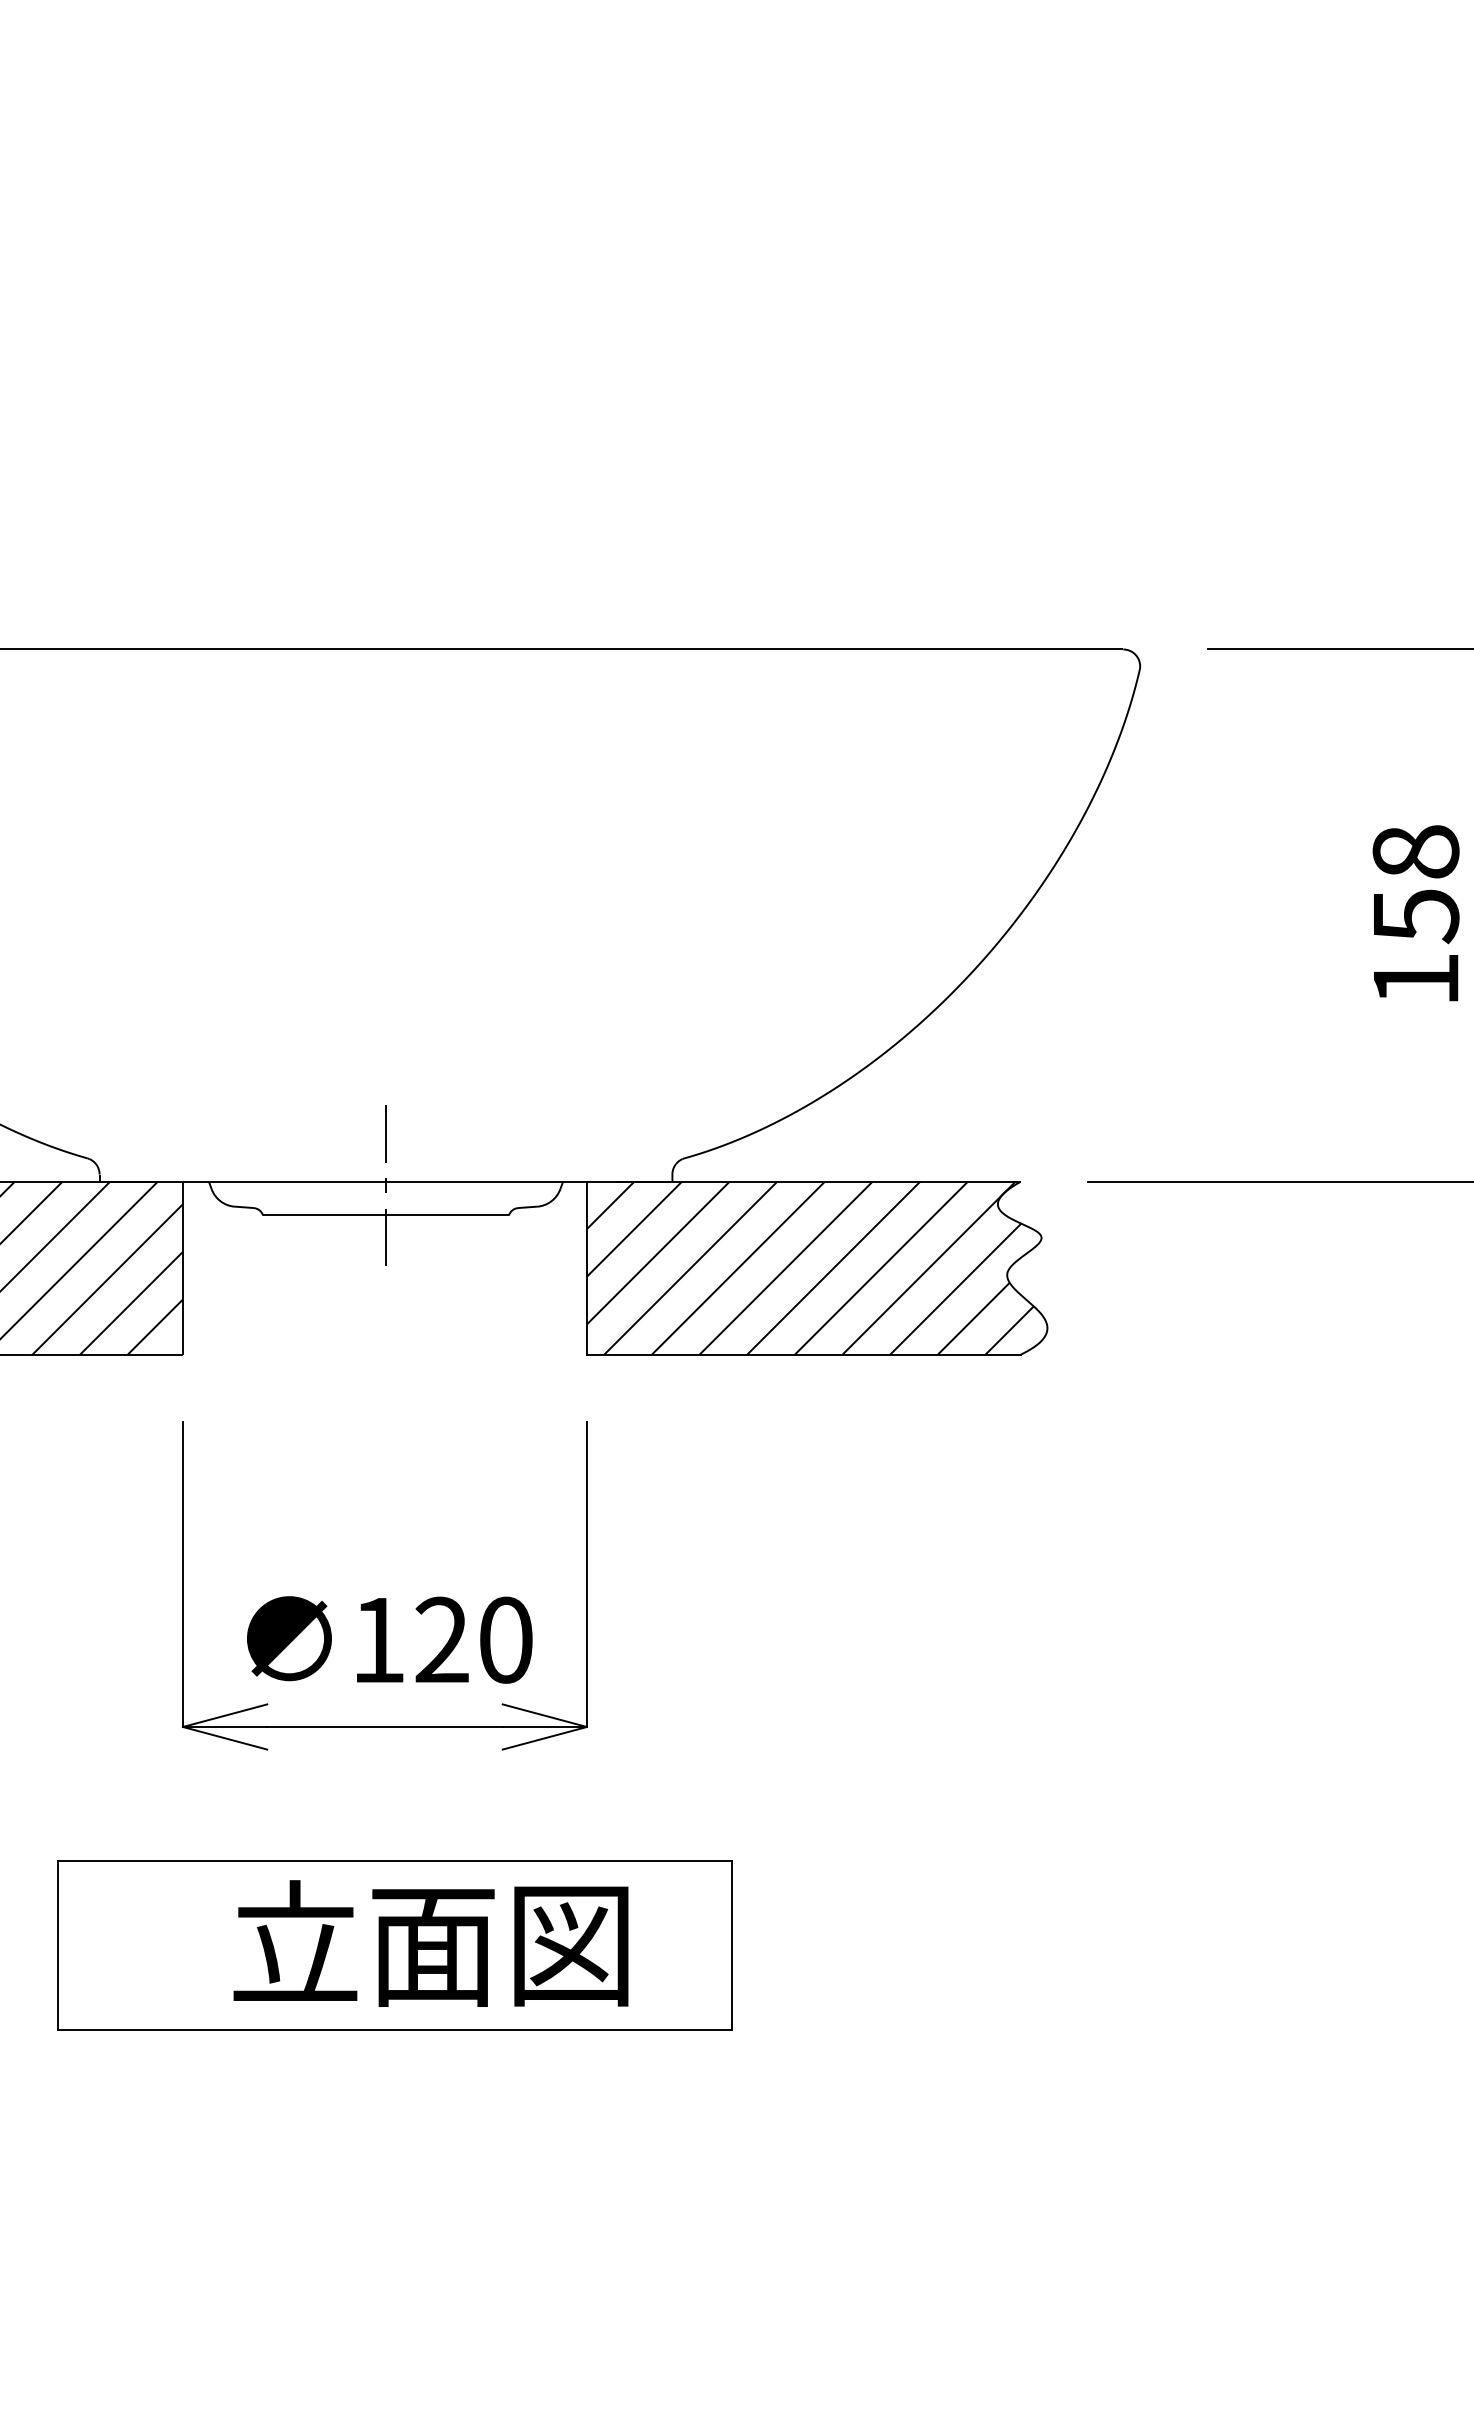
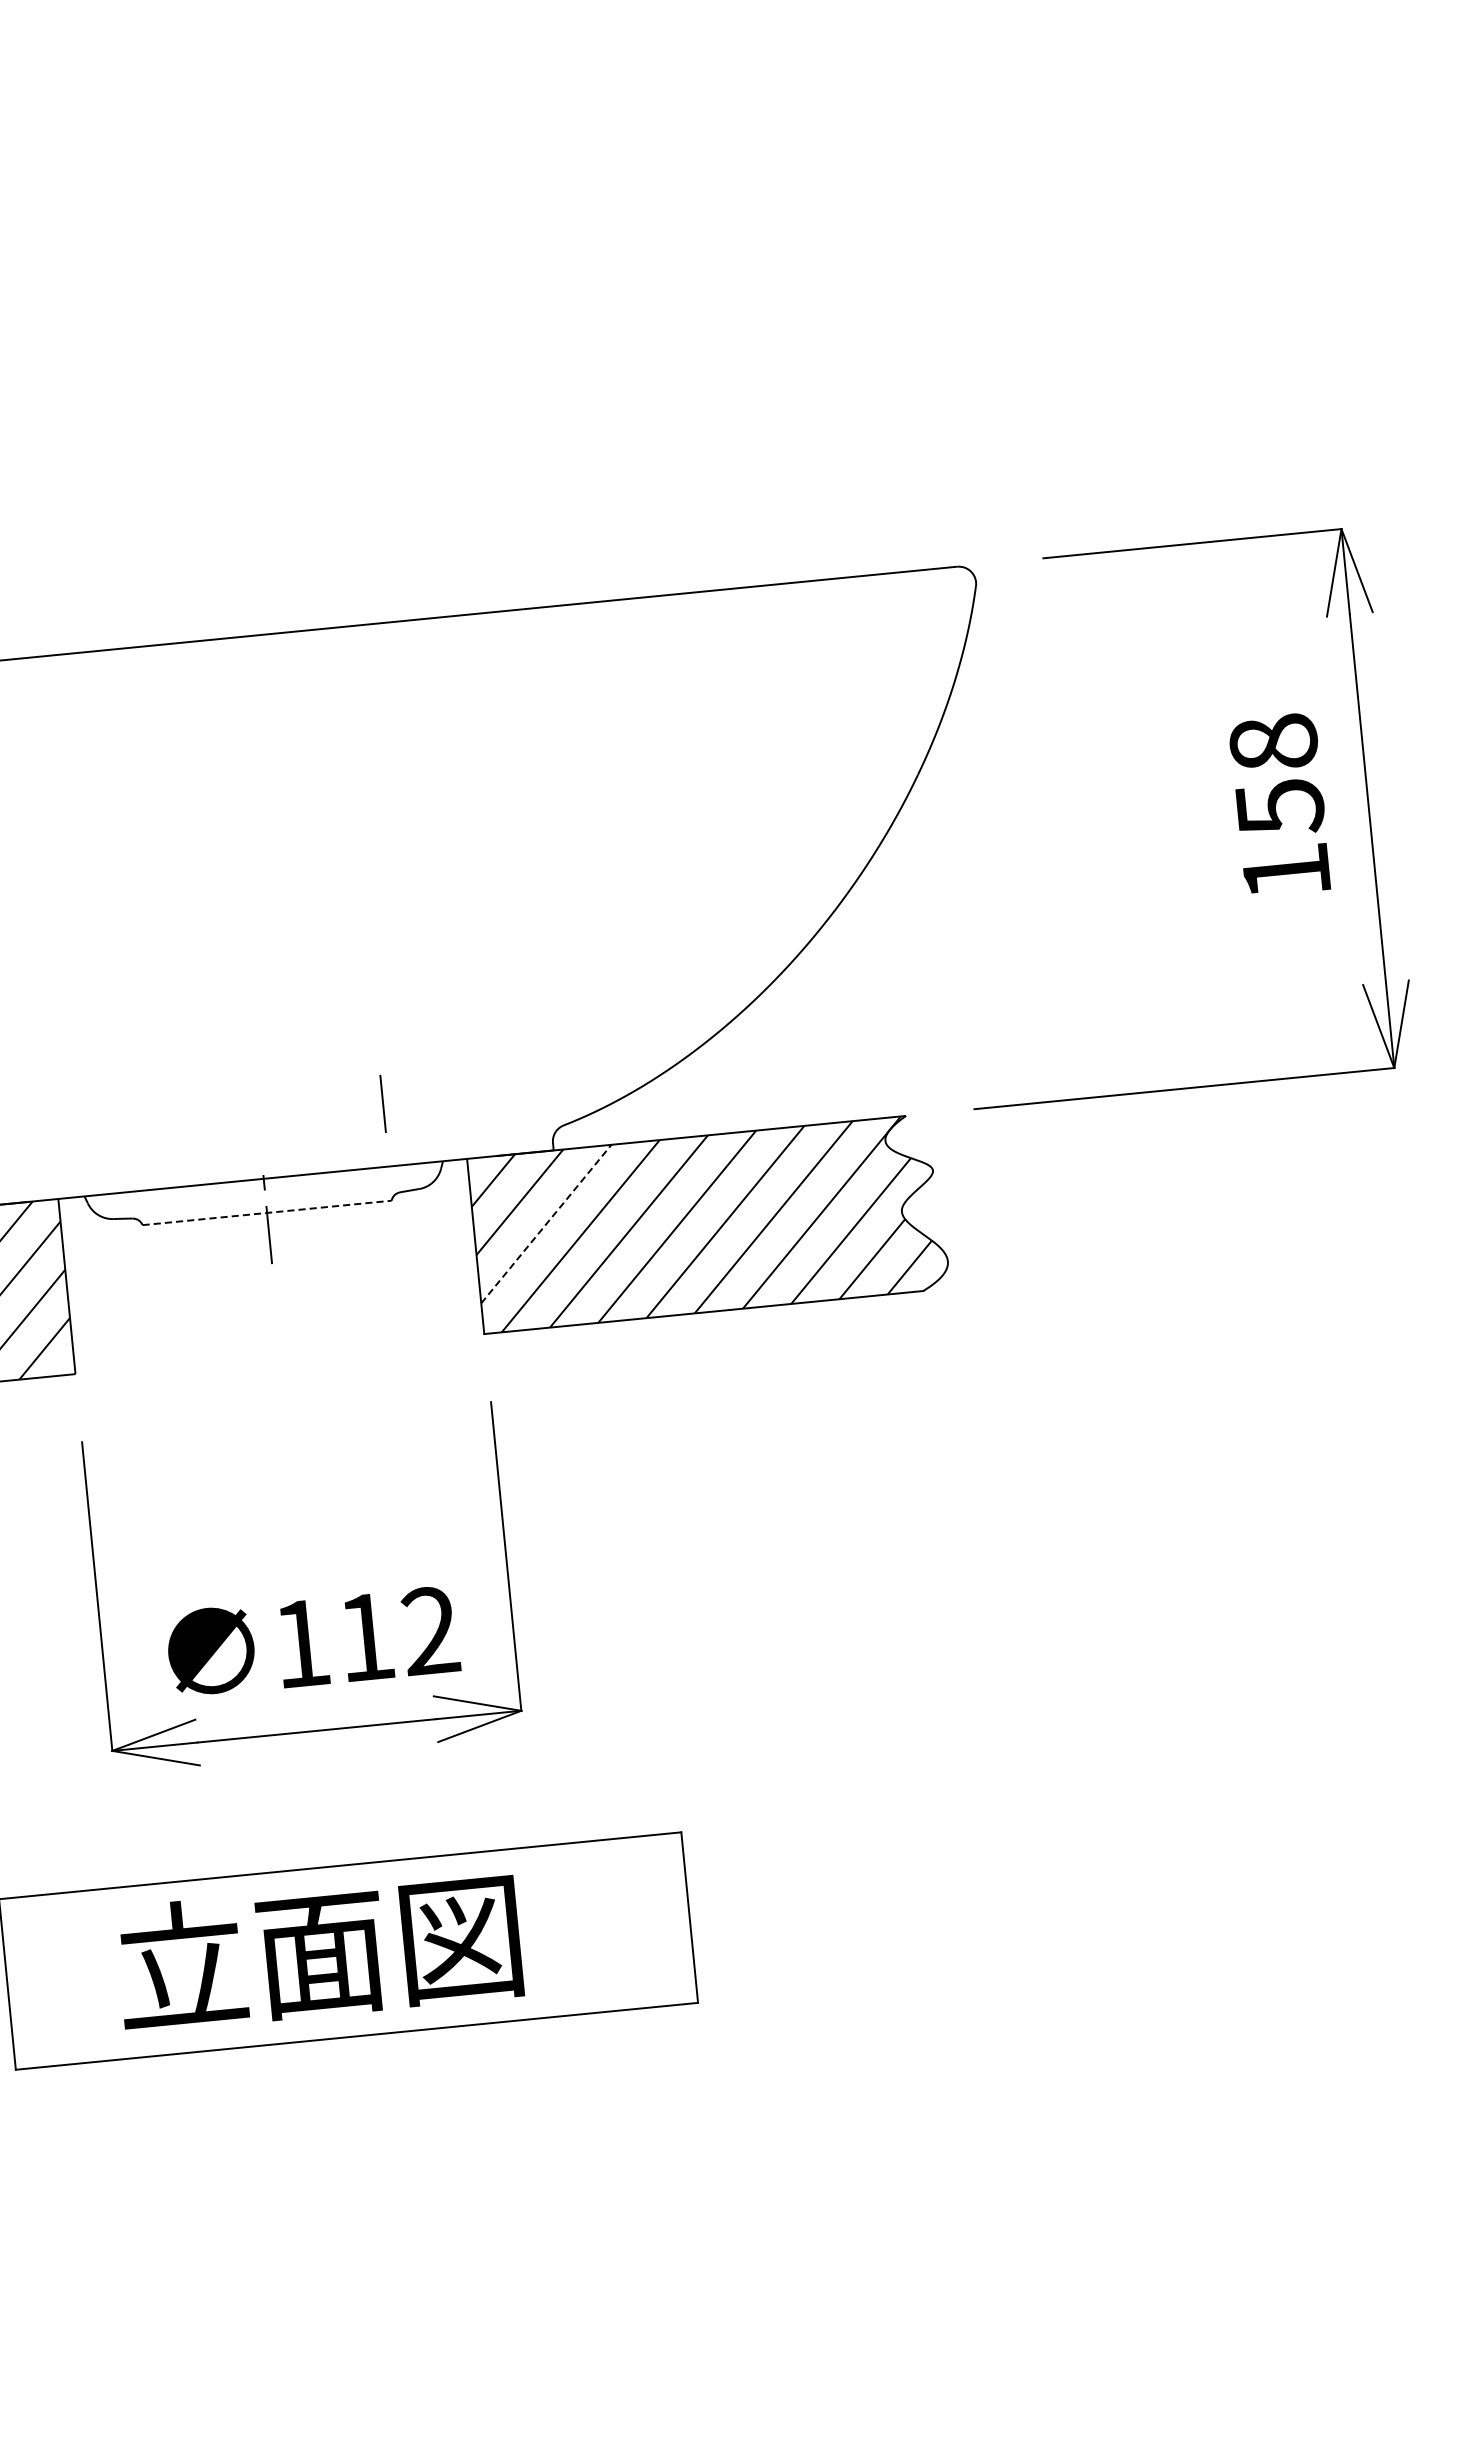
line: (385, 1133) -> (382, 1103), moved
line: (386, 1215) -> (267, 1212), solid -> dashed
line: (658, 1253) -> (546, 1224), solid -> dashed
text: (473, 1639) -> (397, 1633), 120 -> 112
text: (430, 1943) -> (318, 1951), moved

